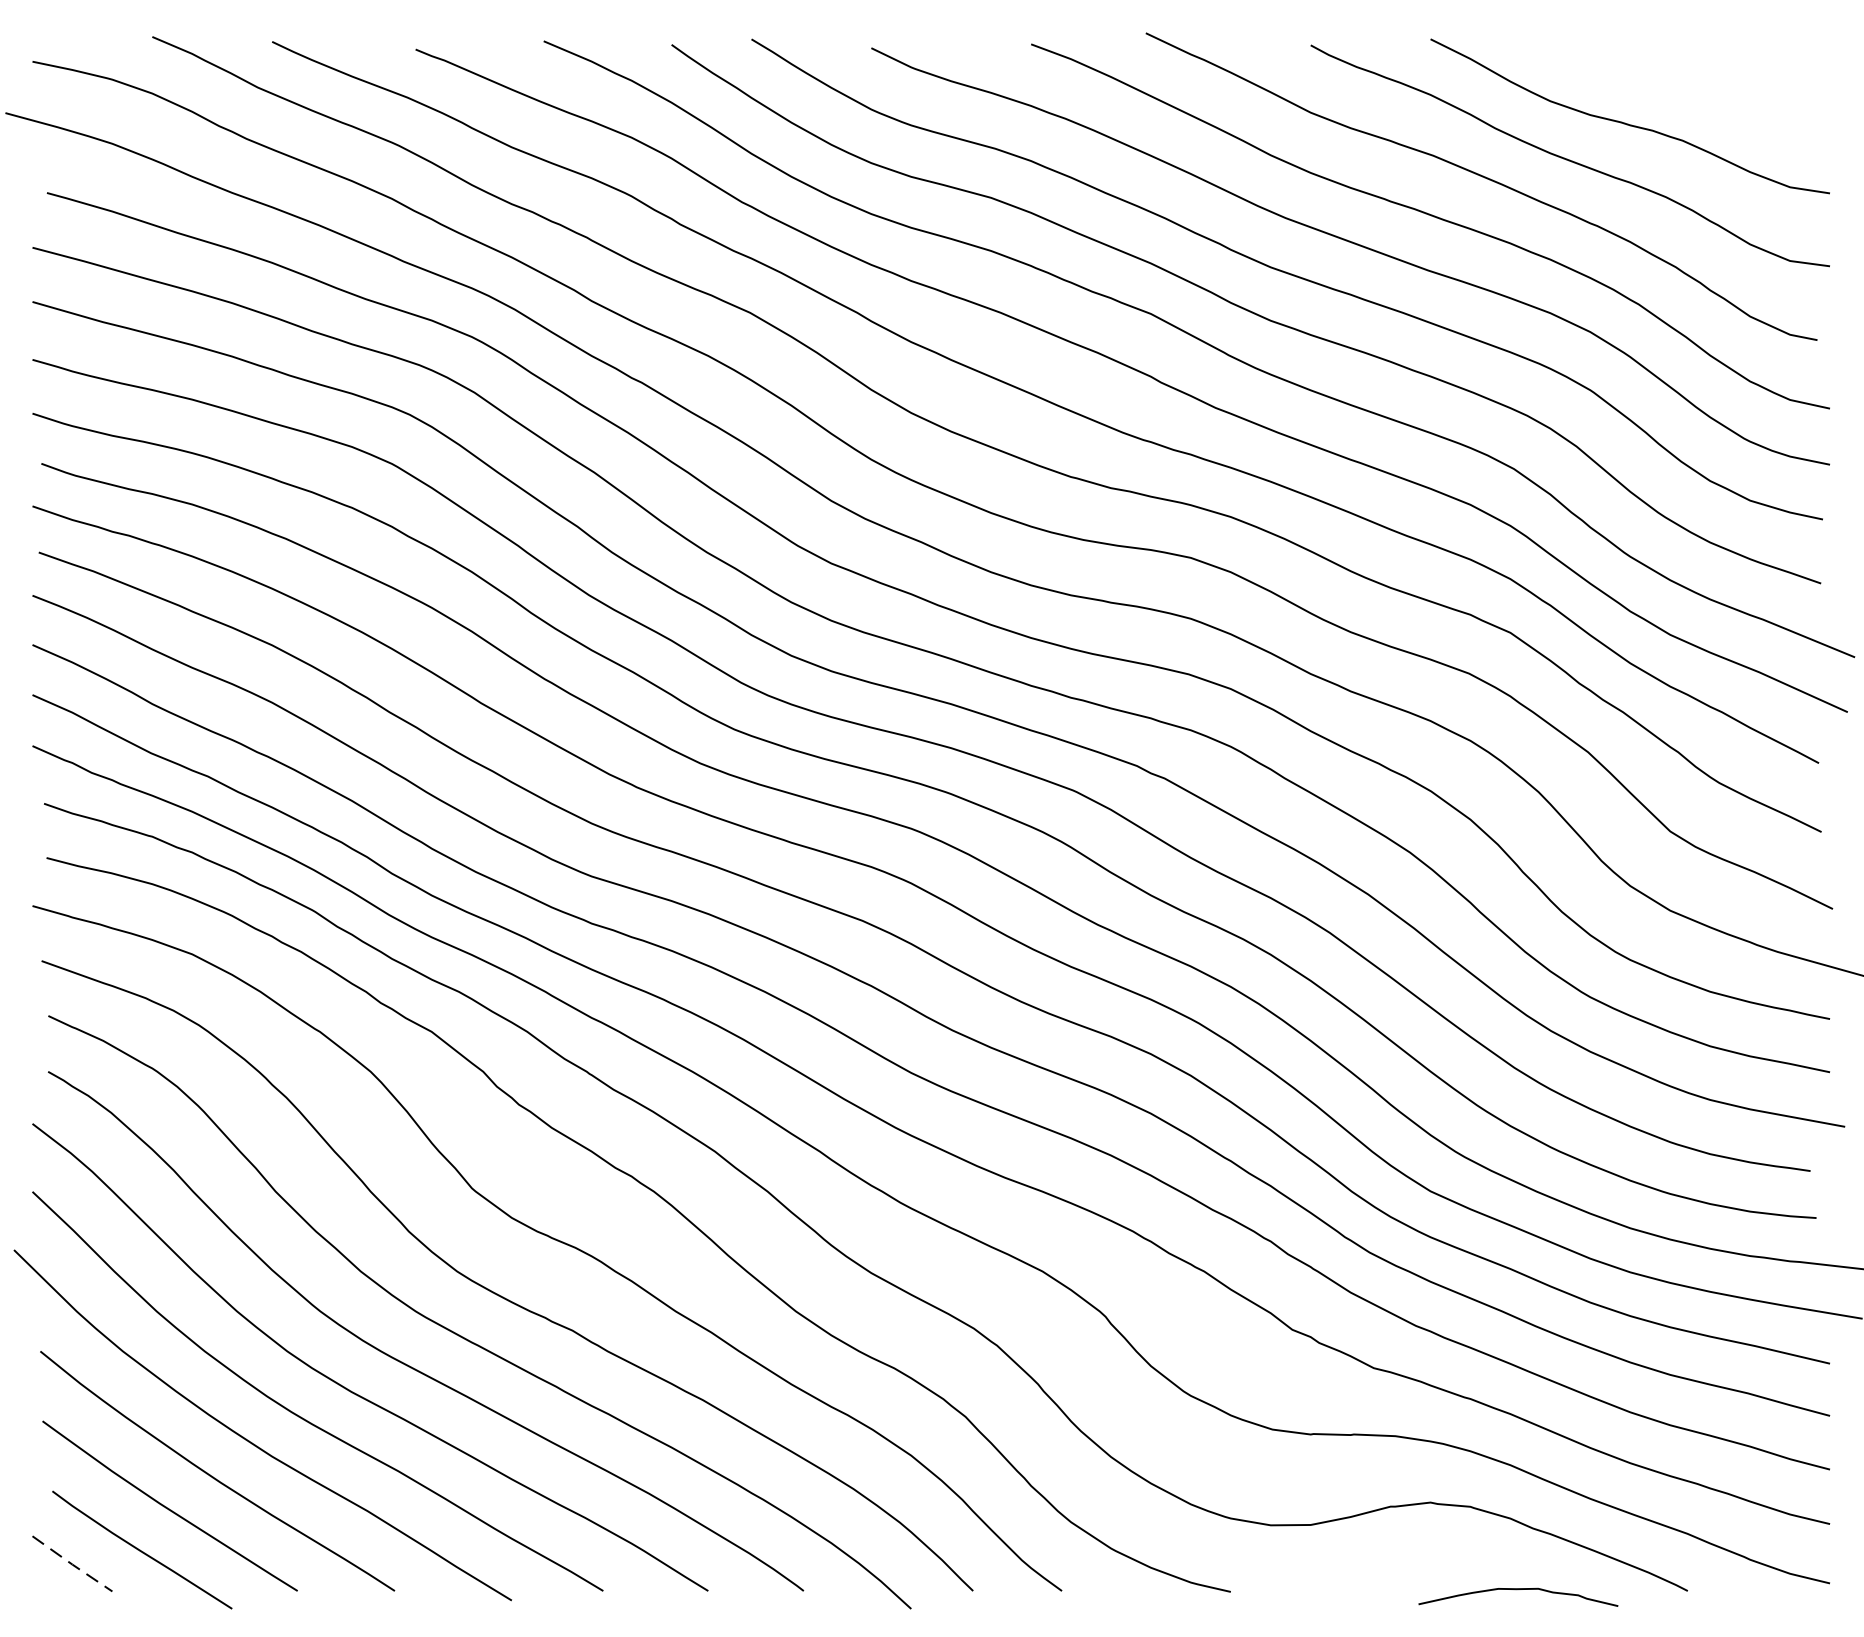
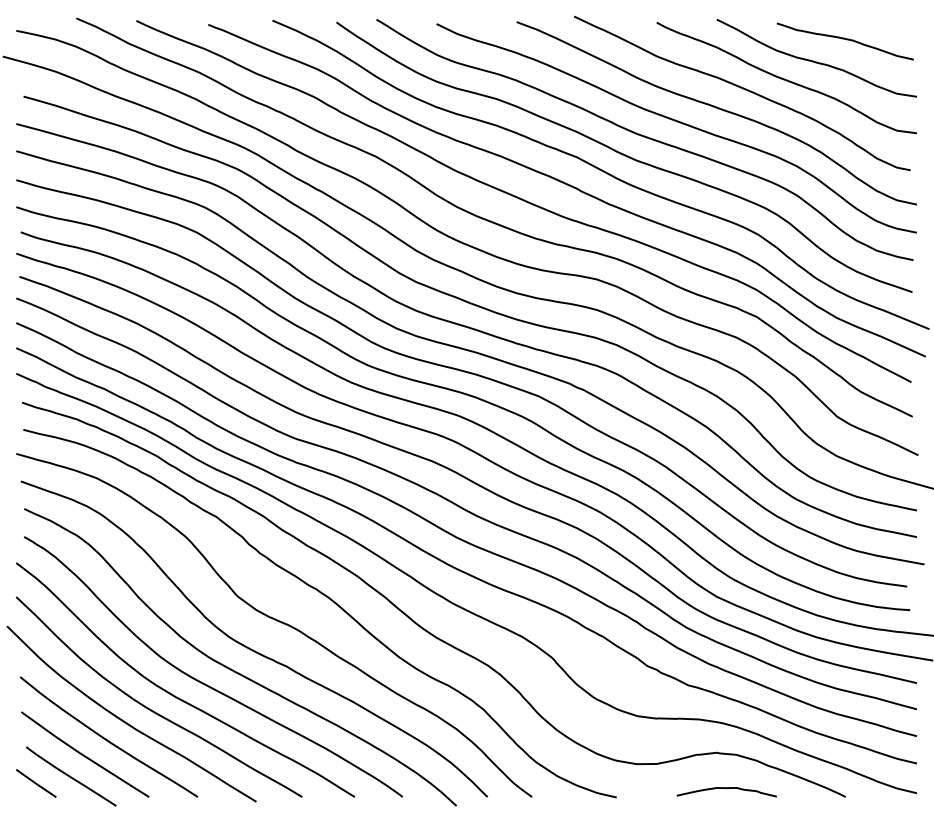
curve: (1685, 79) -> (844, 39), added
line: (72, 1563) -> (36, 783), dashed -> solid
curve: (1517, 1589) -> (726, 788), moved

